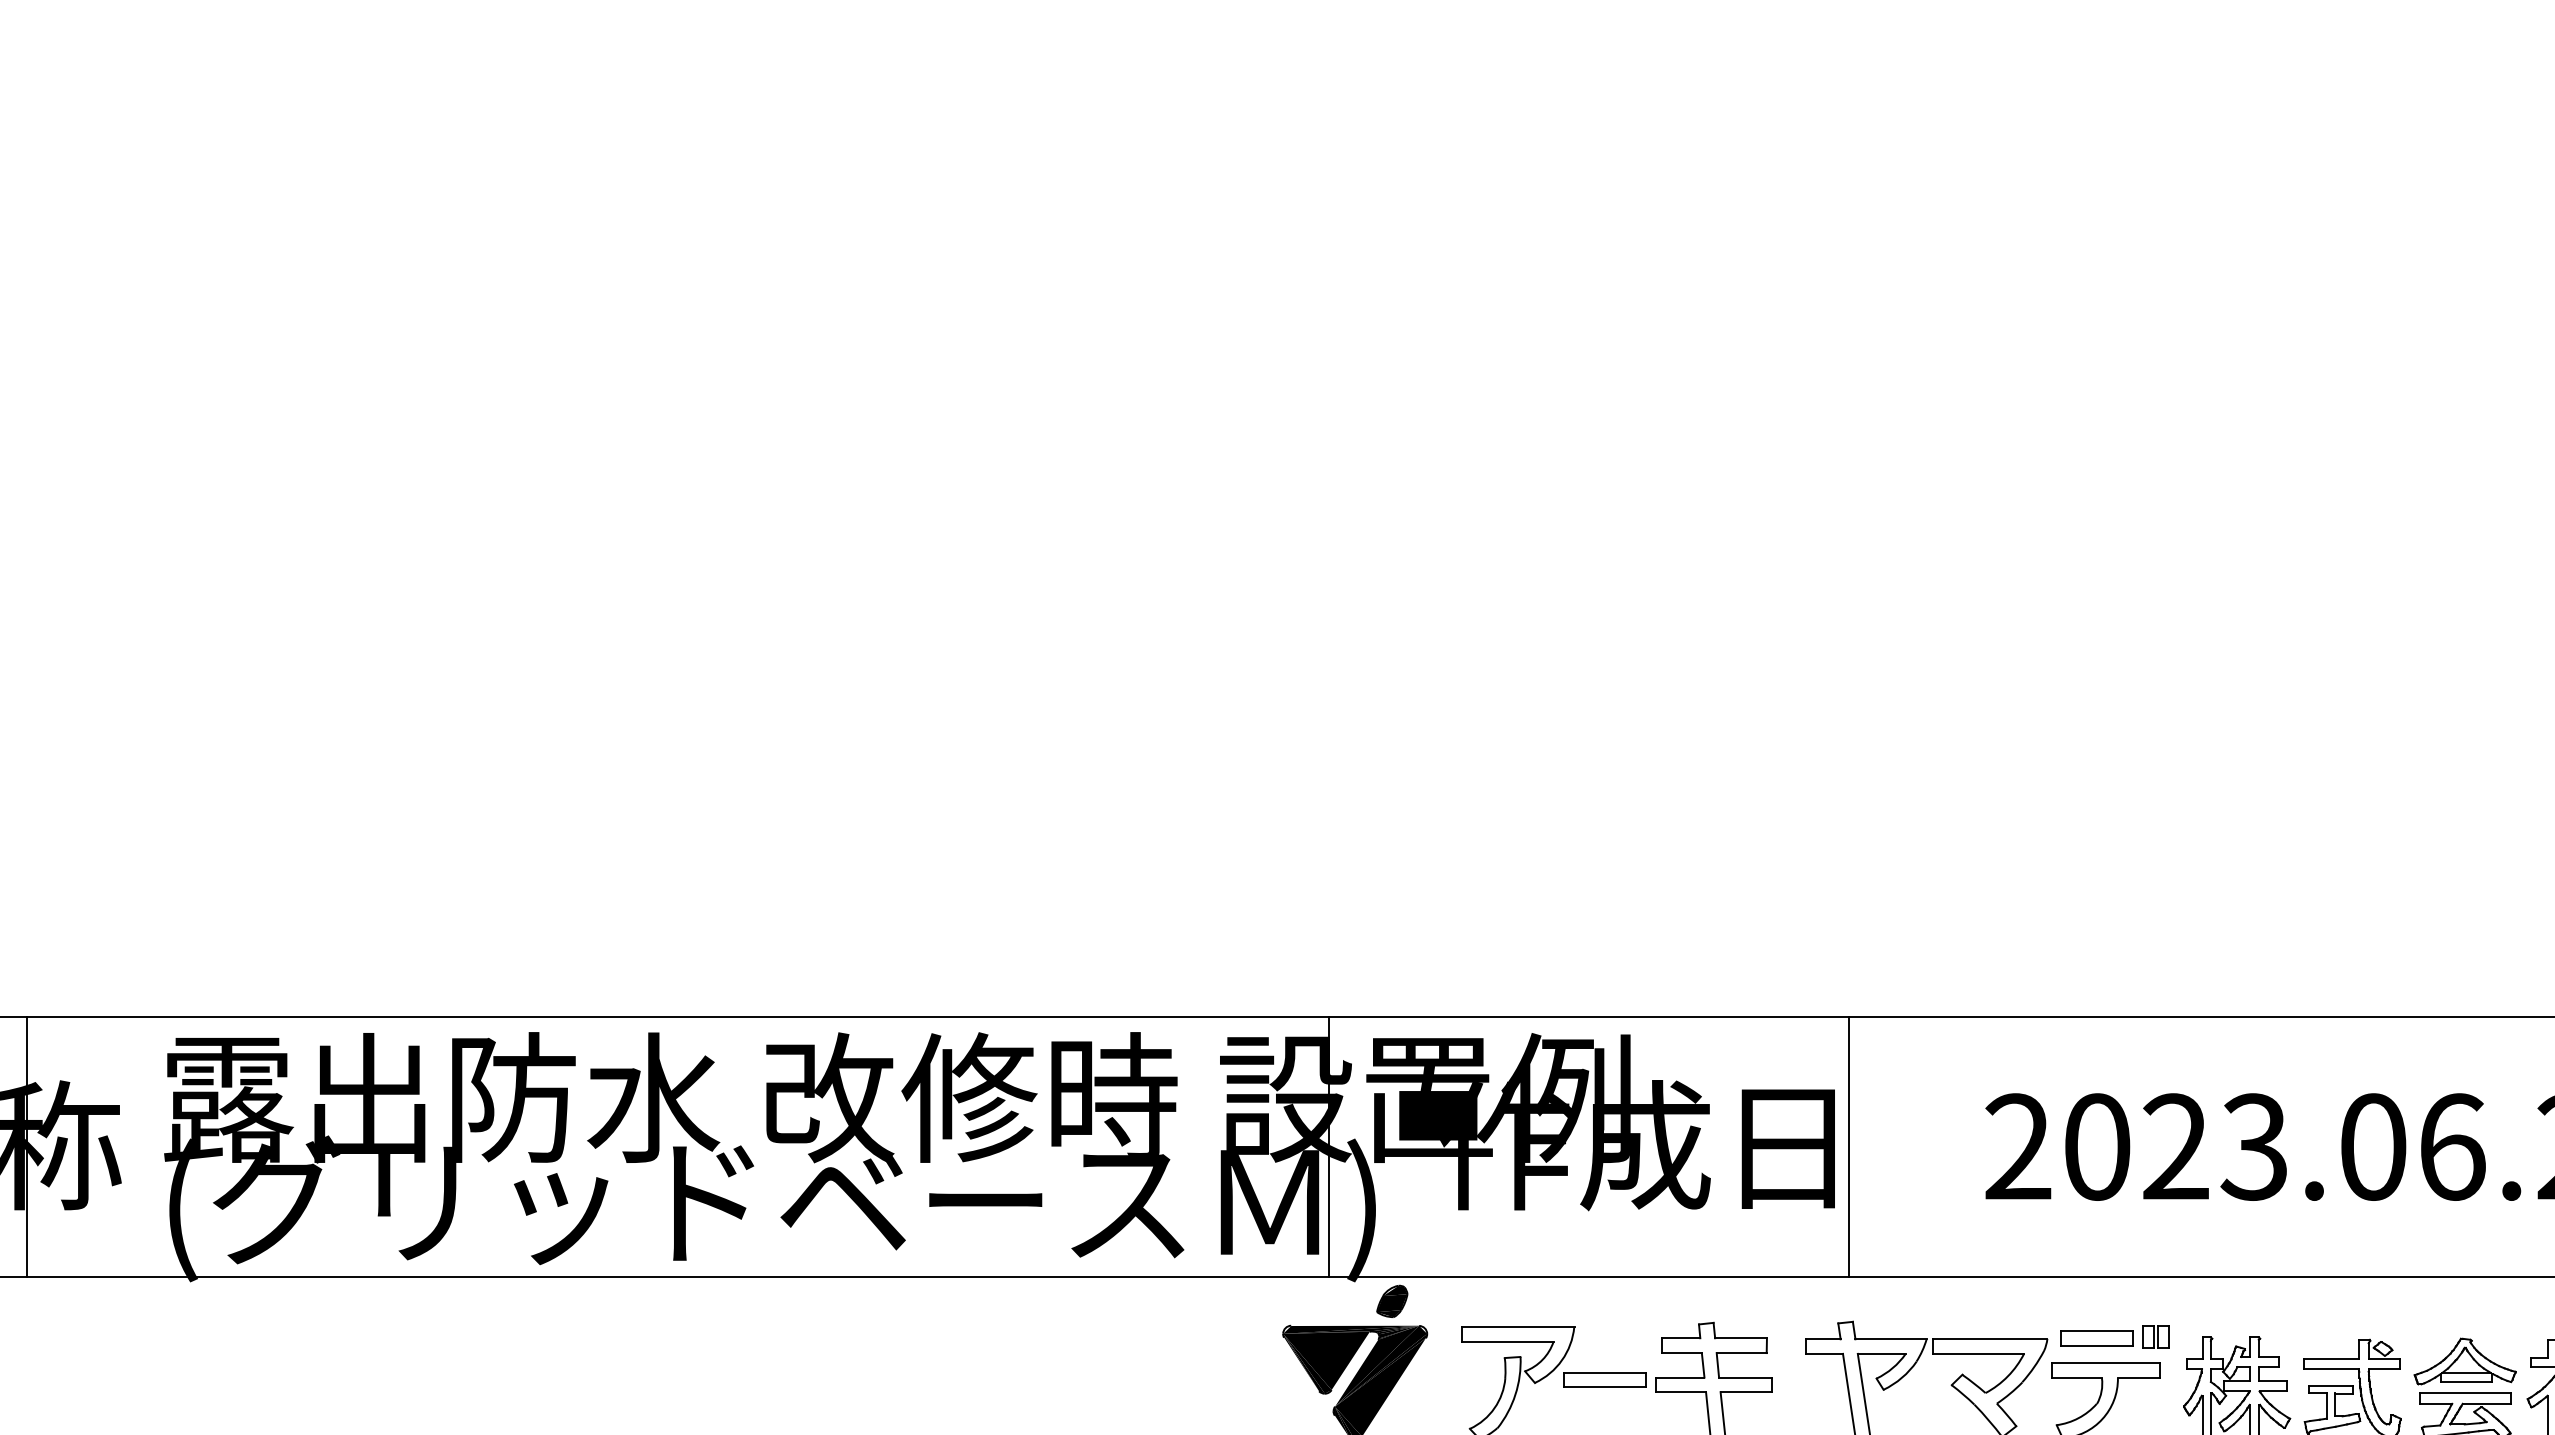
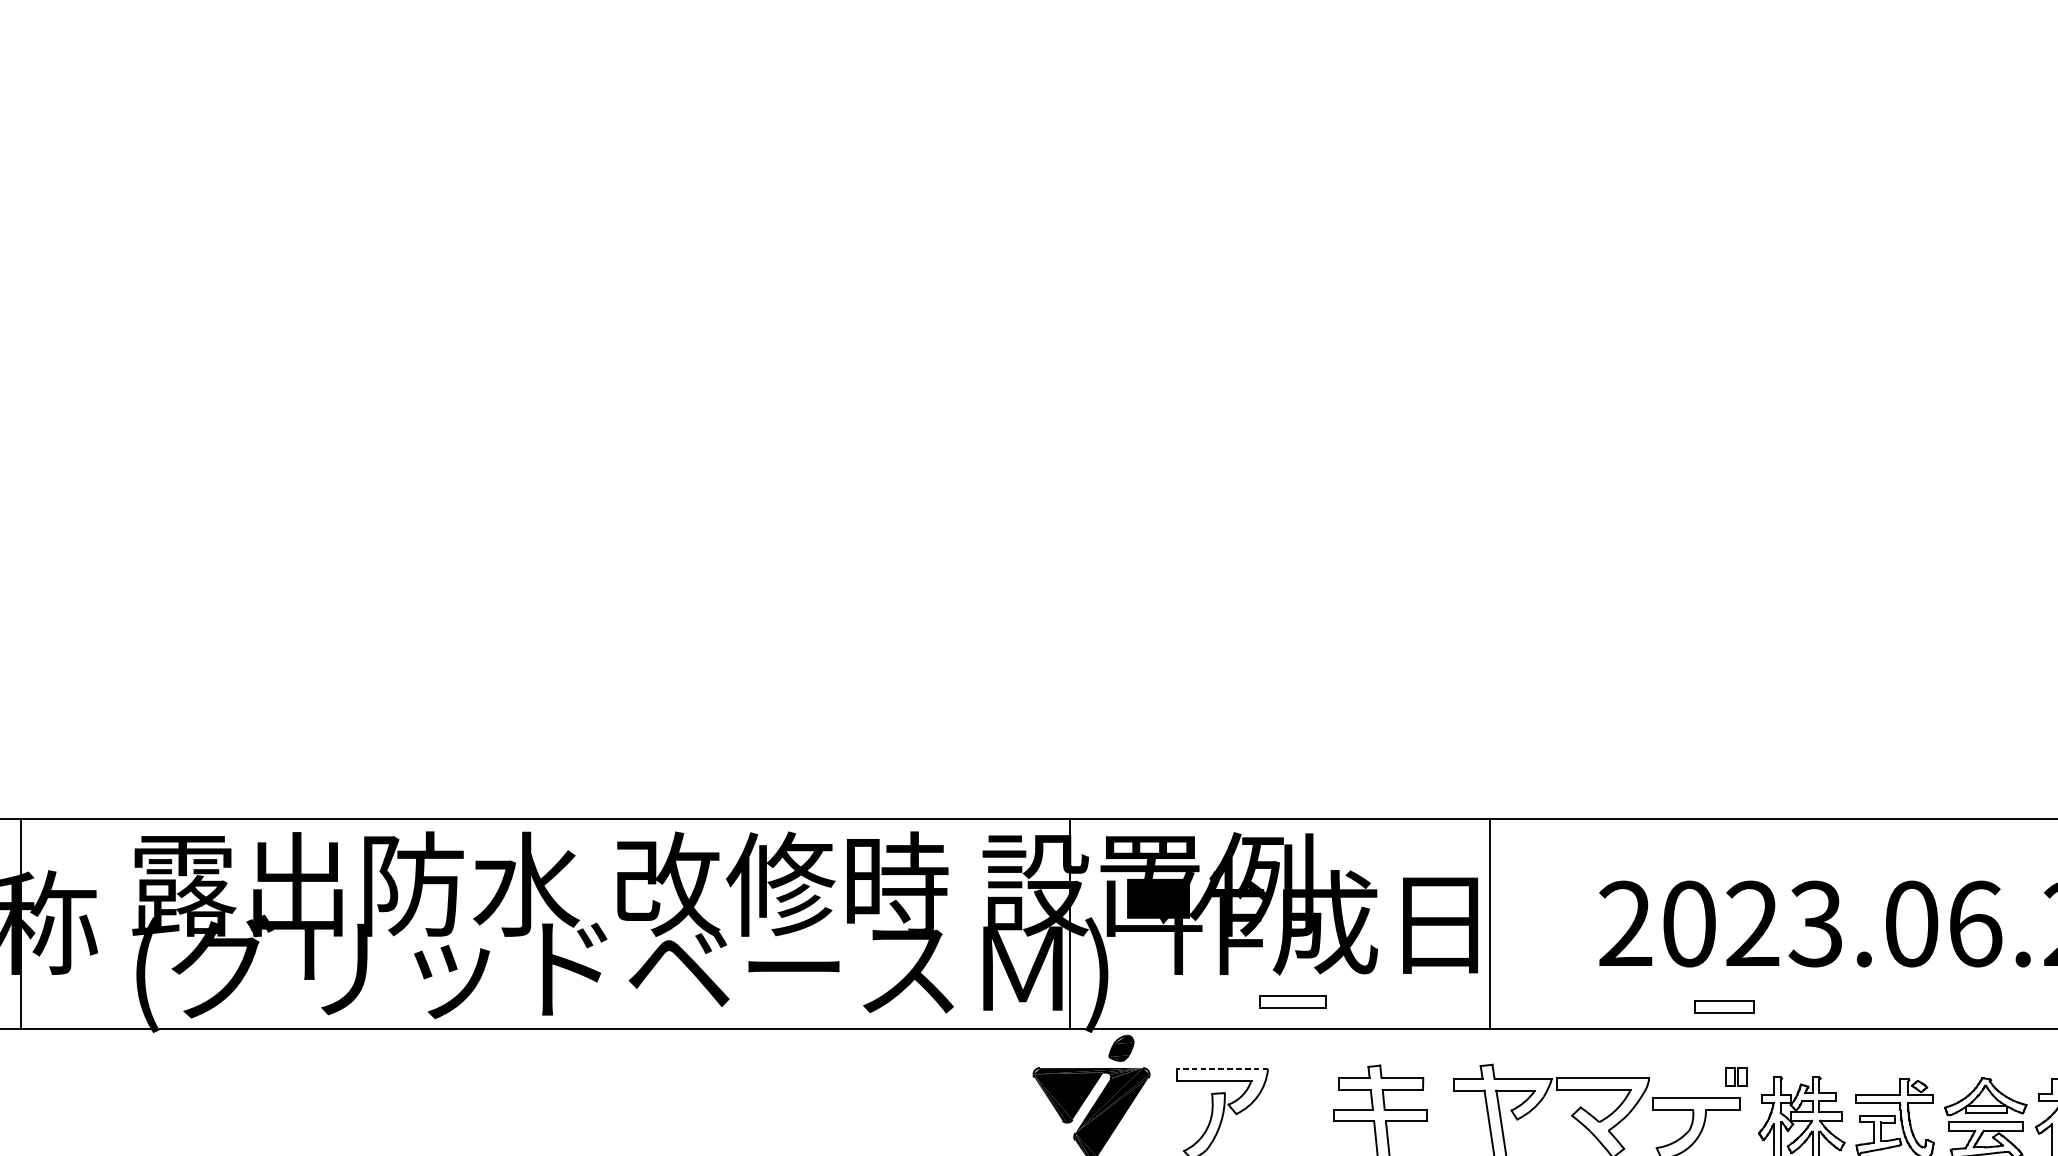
line: (1517, 1327) -> (1222, 1069), solid -> dashed
part: (2096, 1338) -> (1724, 1007), moved
part: (1604, 1379) -> (1292, 1001), moved

